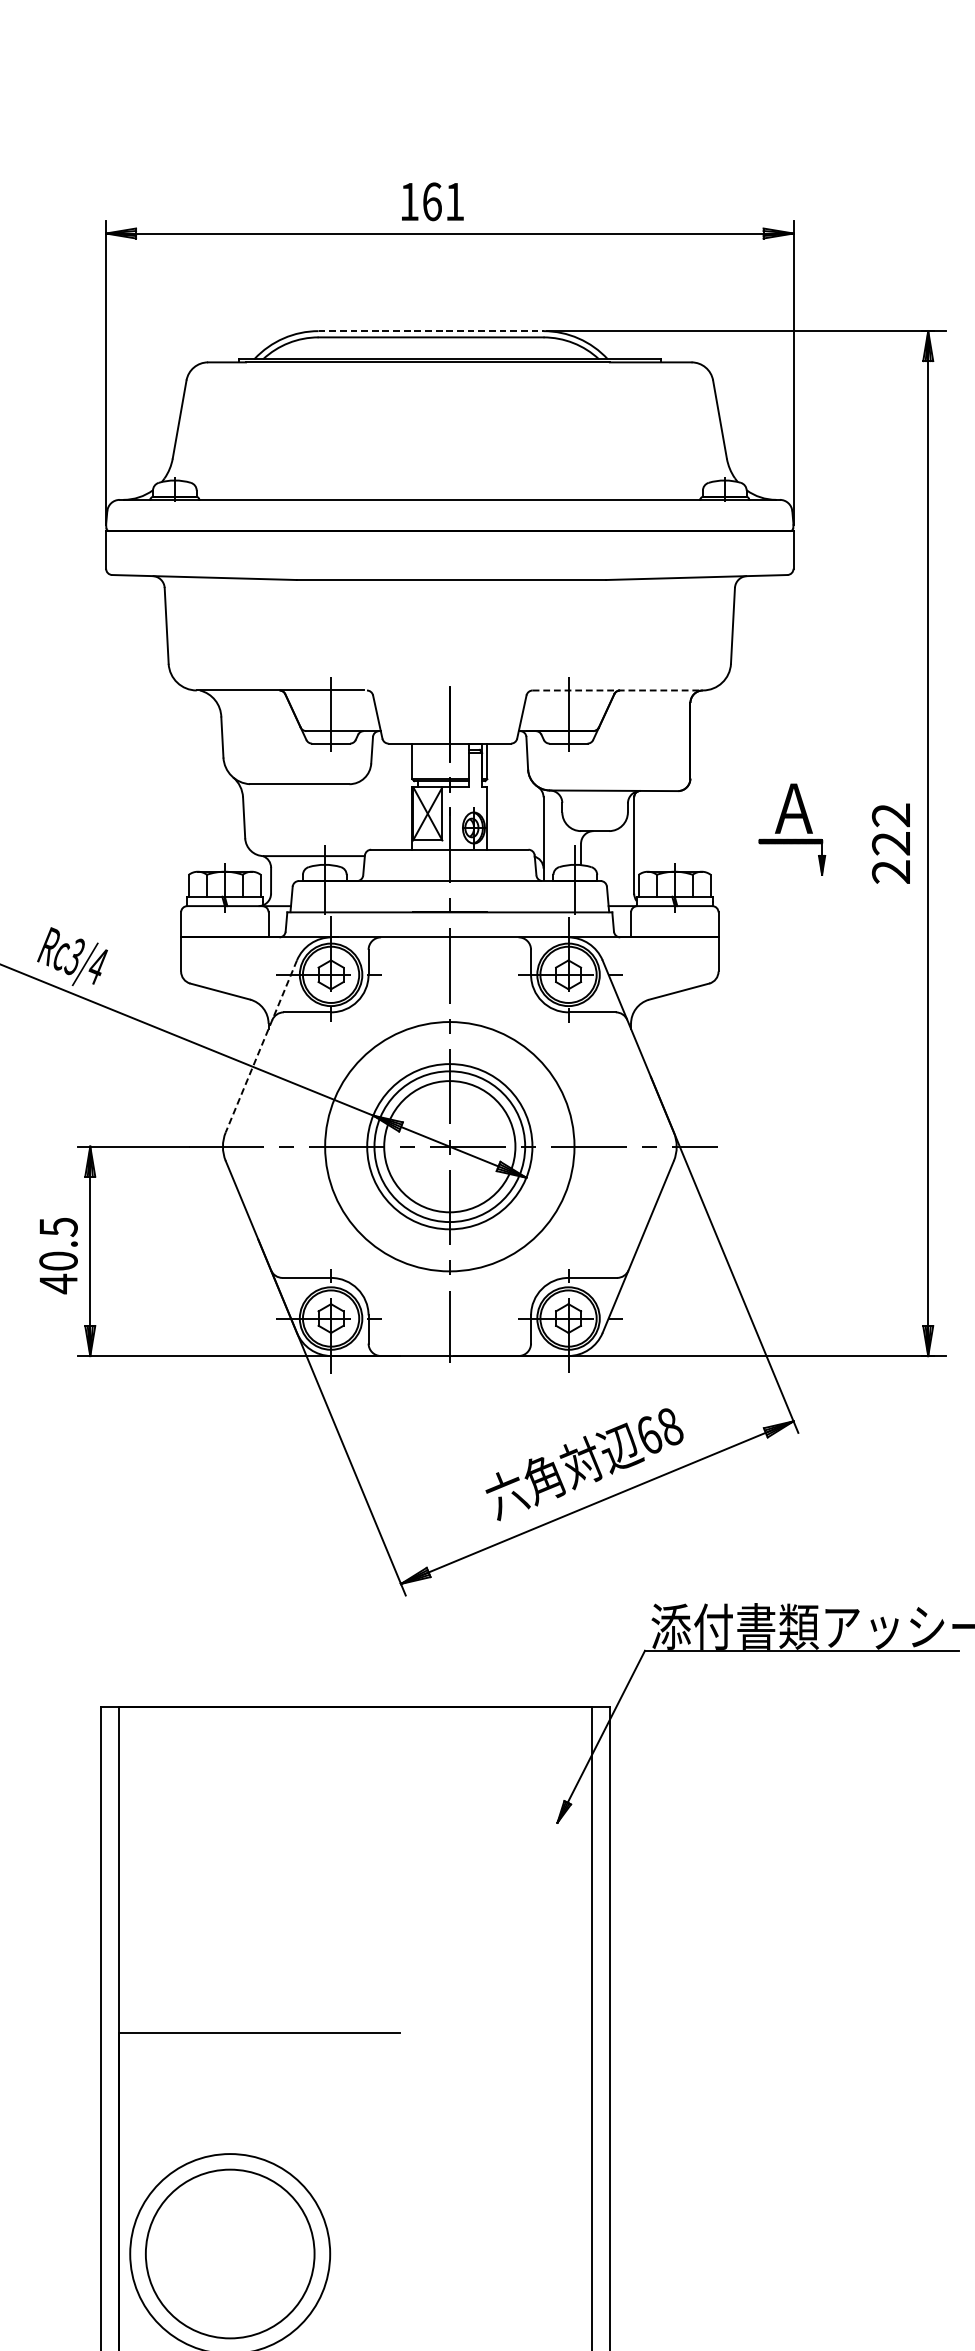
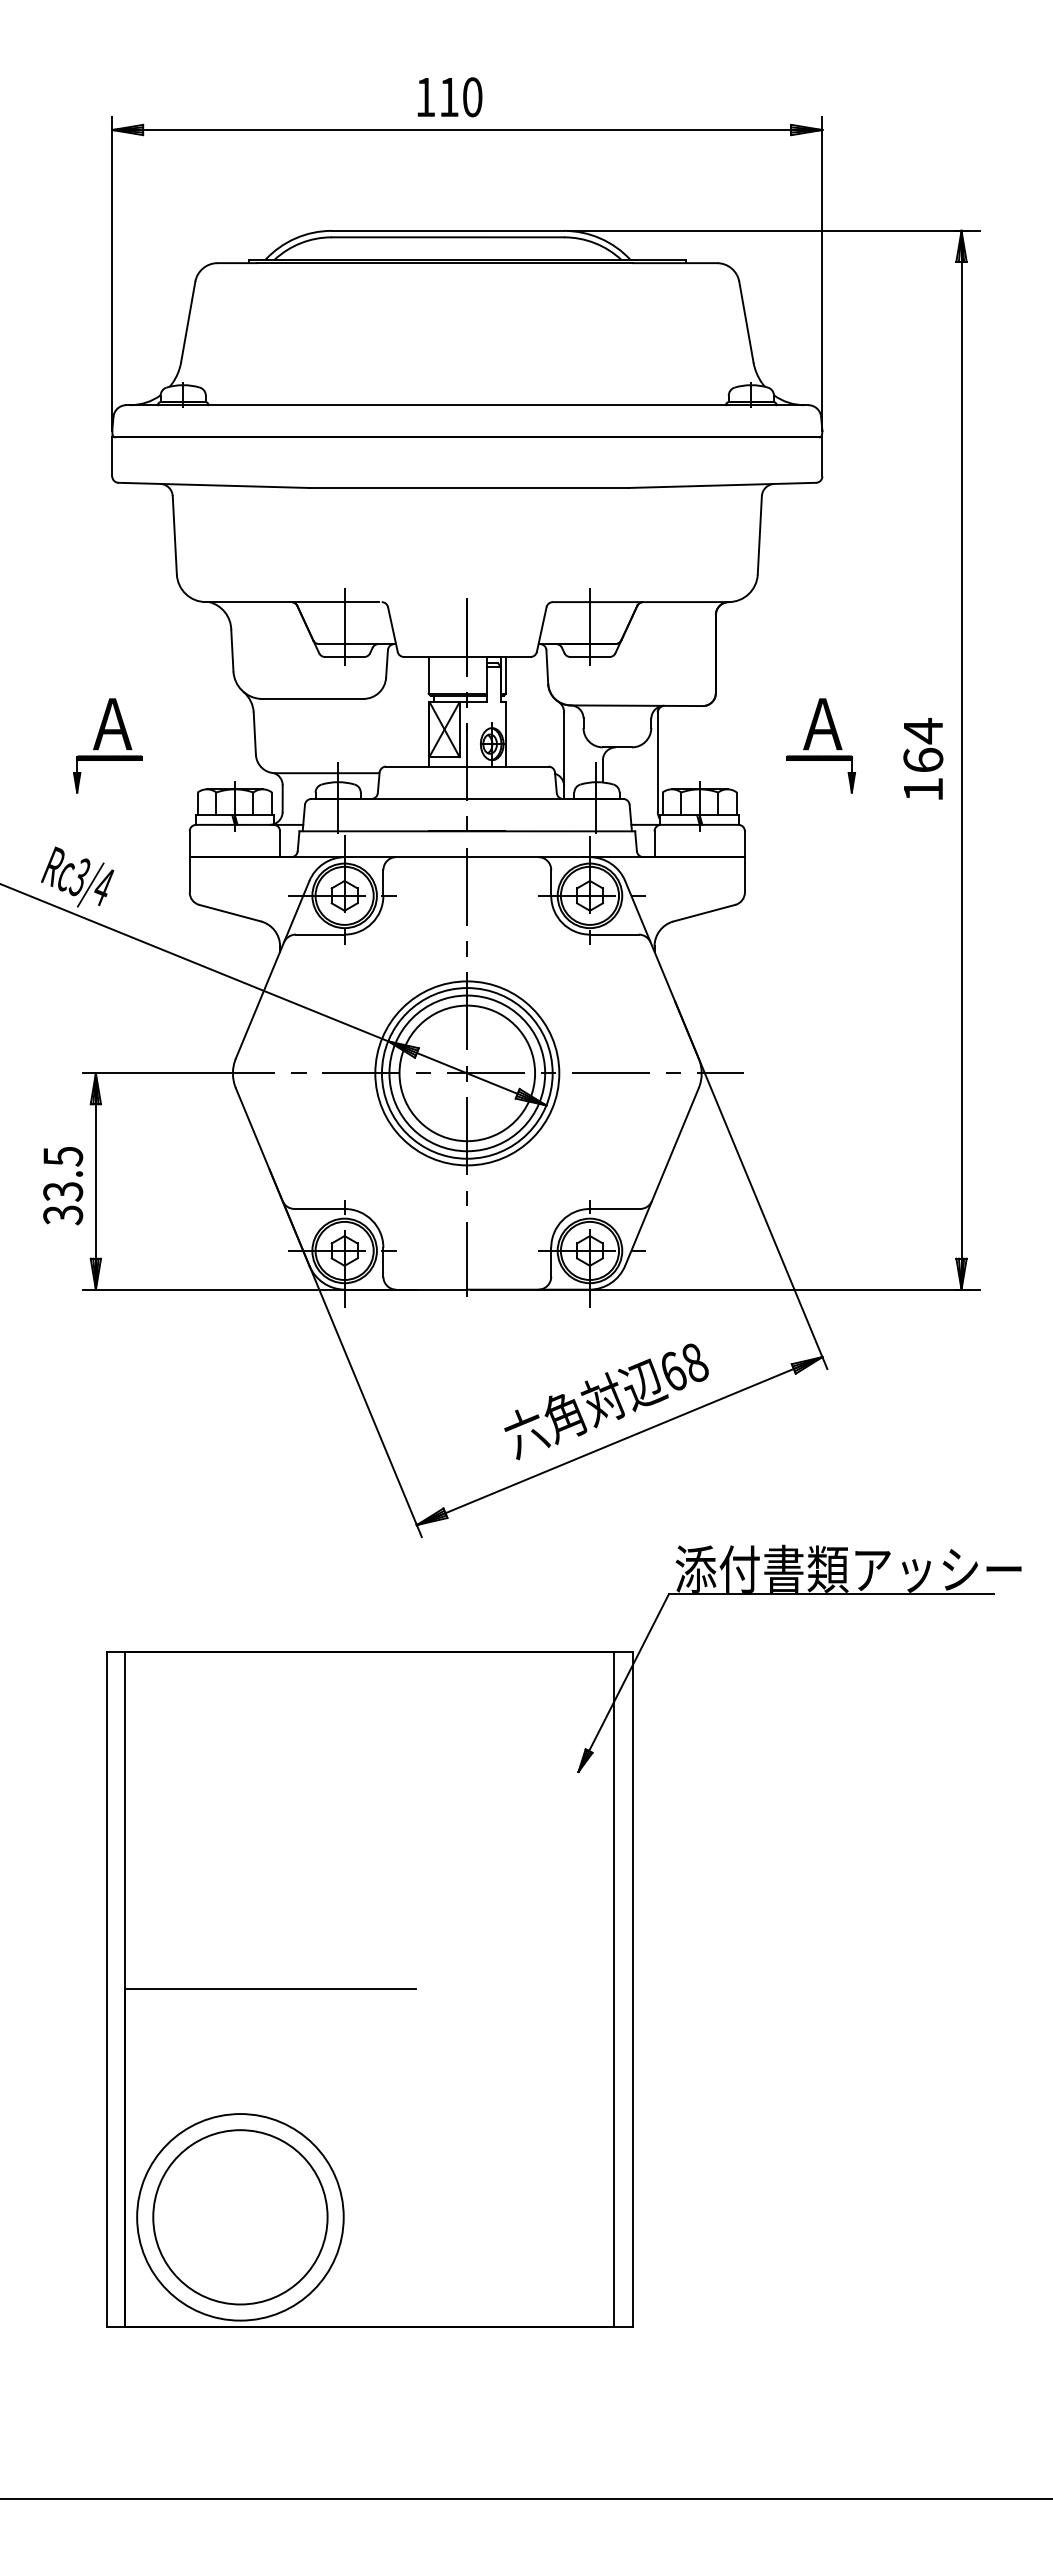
text: (444, 202) -> (461, 97), 161 -> 110
line: (431, 330) -> (448, 230), dashed -> solid
line: (617, 690) -> (640, 602), dashed -> solid
part: (94, 828) -> (100, 744), added
text: (891, 842) -> (923, 759), 222 -> 164
line: (261, 1047) -> (272, 970), dashed -> solid
circle: (449, 1146) -> (467, 1073), size x0.71
text: (58, 1272) -> (63, 1203), 40.5 -> 33.5

